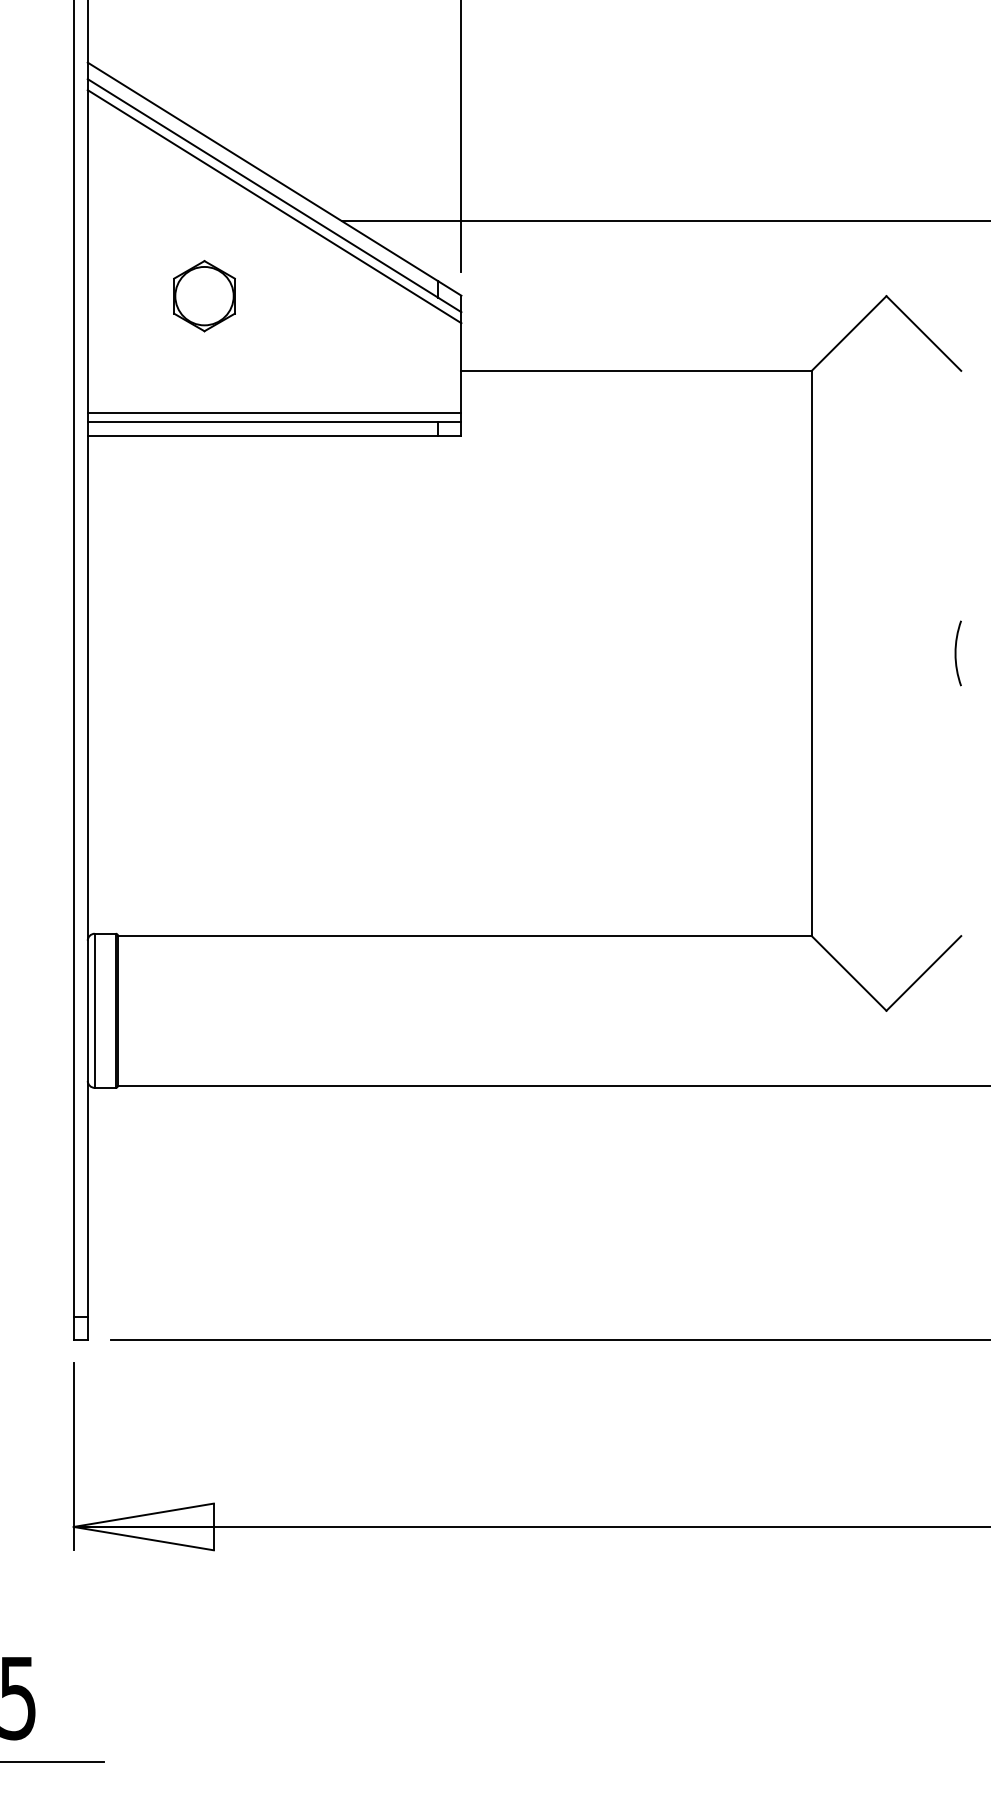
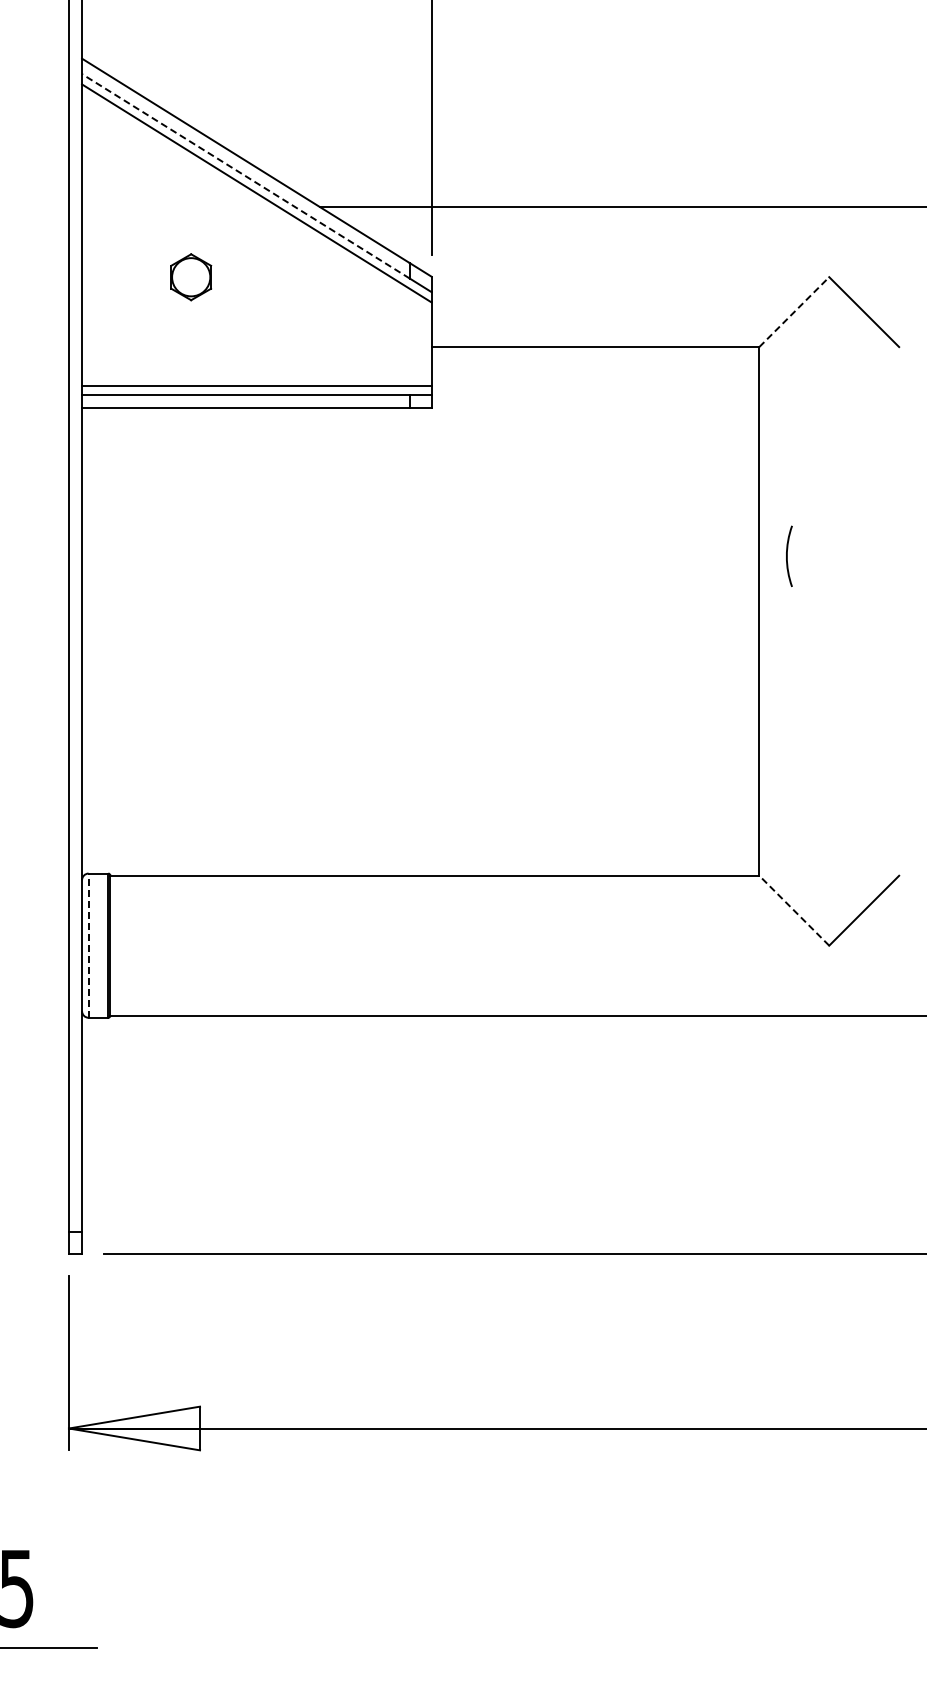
line: (262, 188) -> (245, 176), solid -> dashed
part: (203, 296) -> (190, 277), size x0.7
line: (849, 332) -> (794, 311), solid -> dashed
arc: (956, 652) -> (787, 555), moved
line: (848, 973) -> (793, 910), solid -> dashed
line: (94, 1010) -> (88, 945), solid -> dashed

